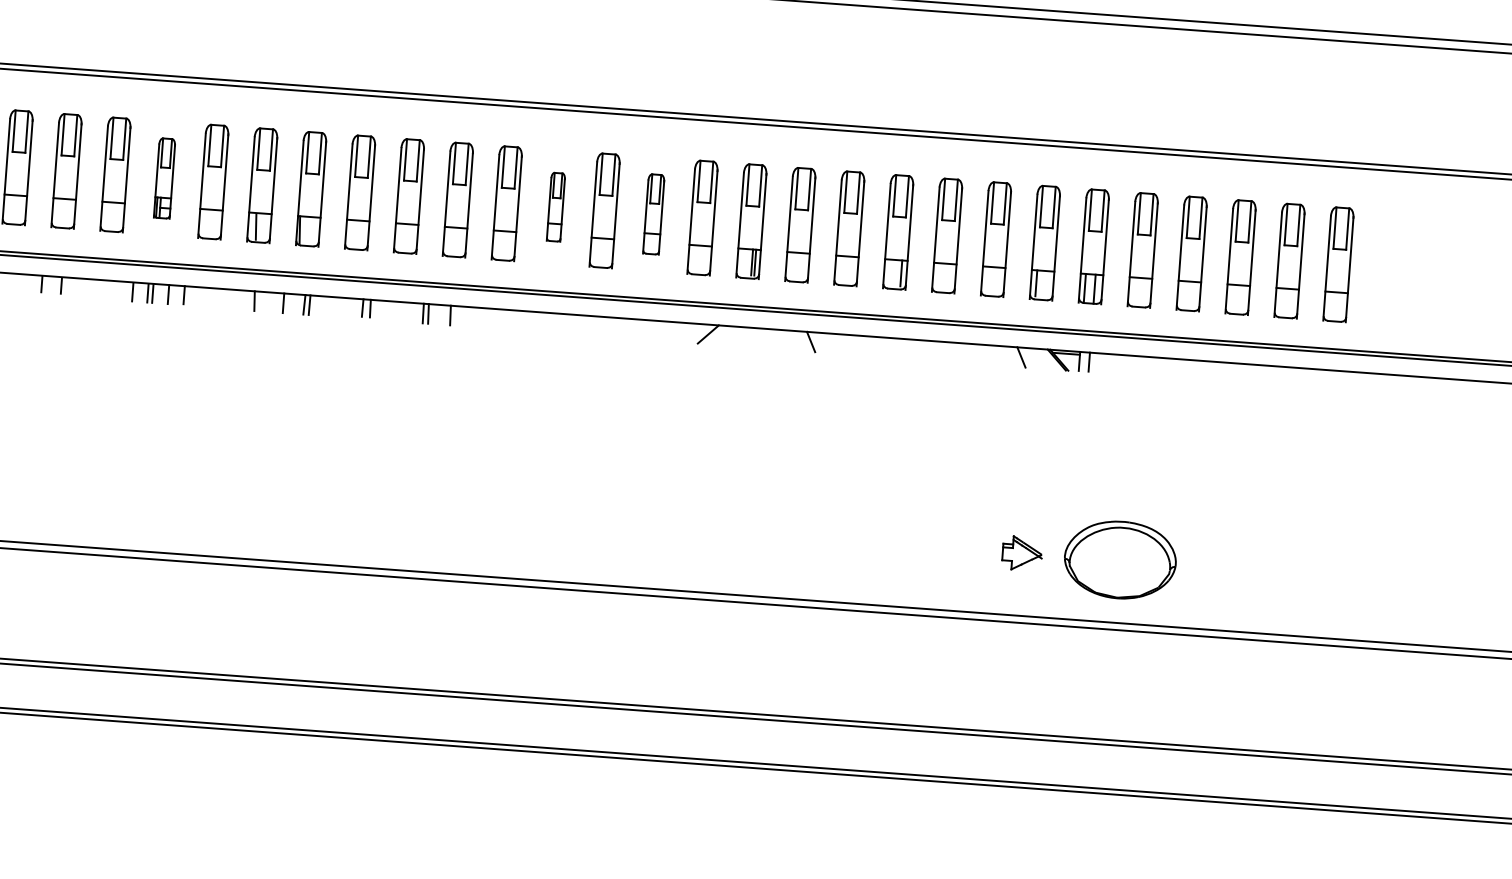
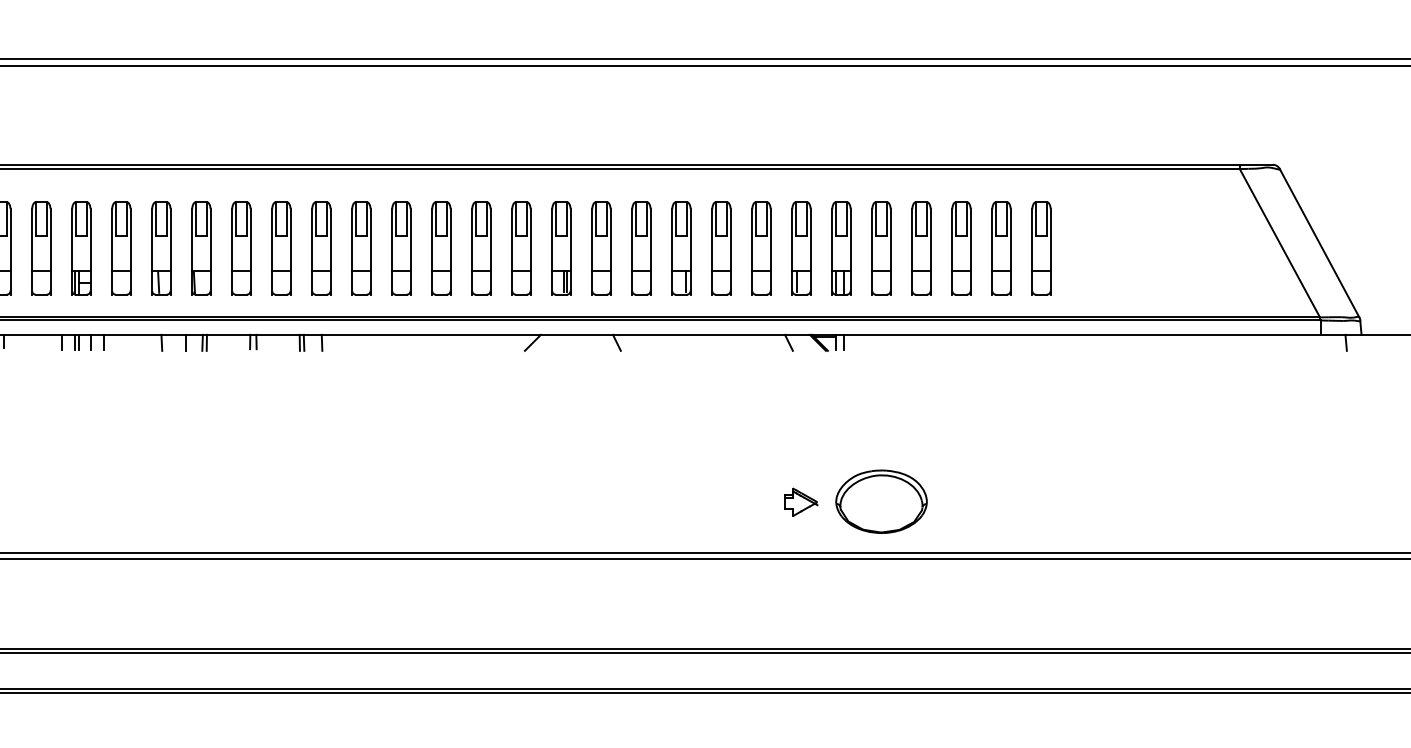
part: (164, 178) -> (81, 248), size x1.43
part: (556, 207) -> (401, 248), size x1.67
part: (653, 214) -> (481, 248), size x1.43

